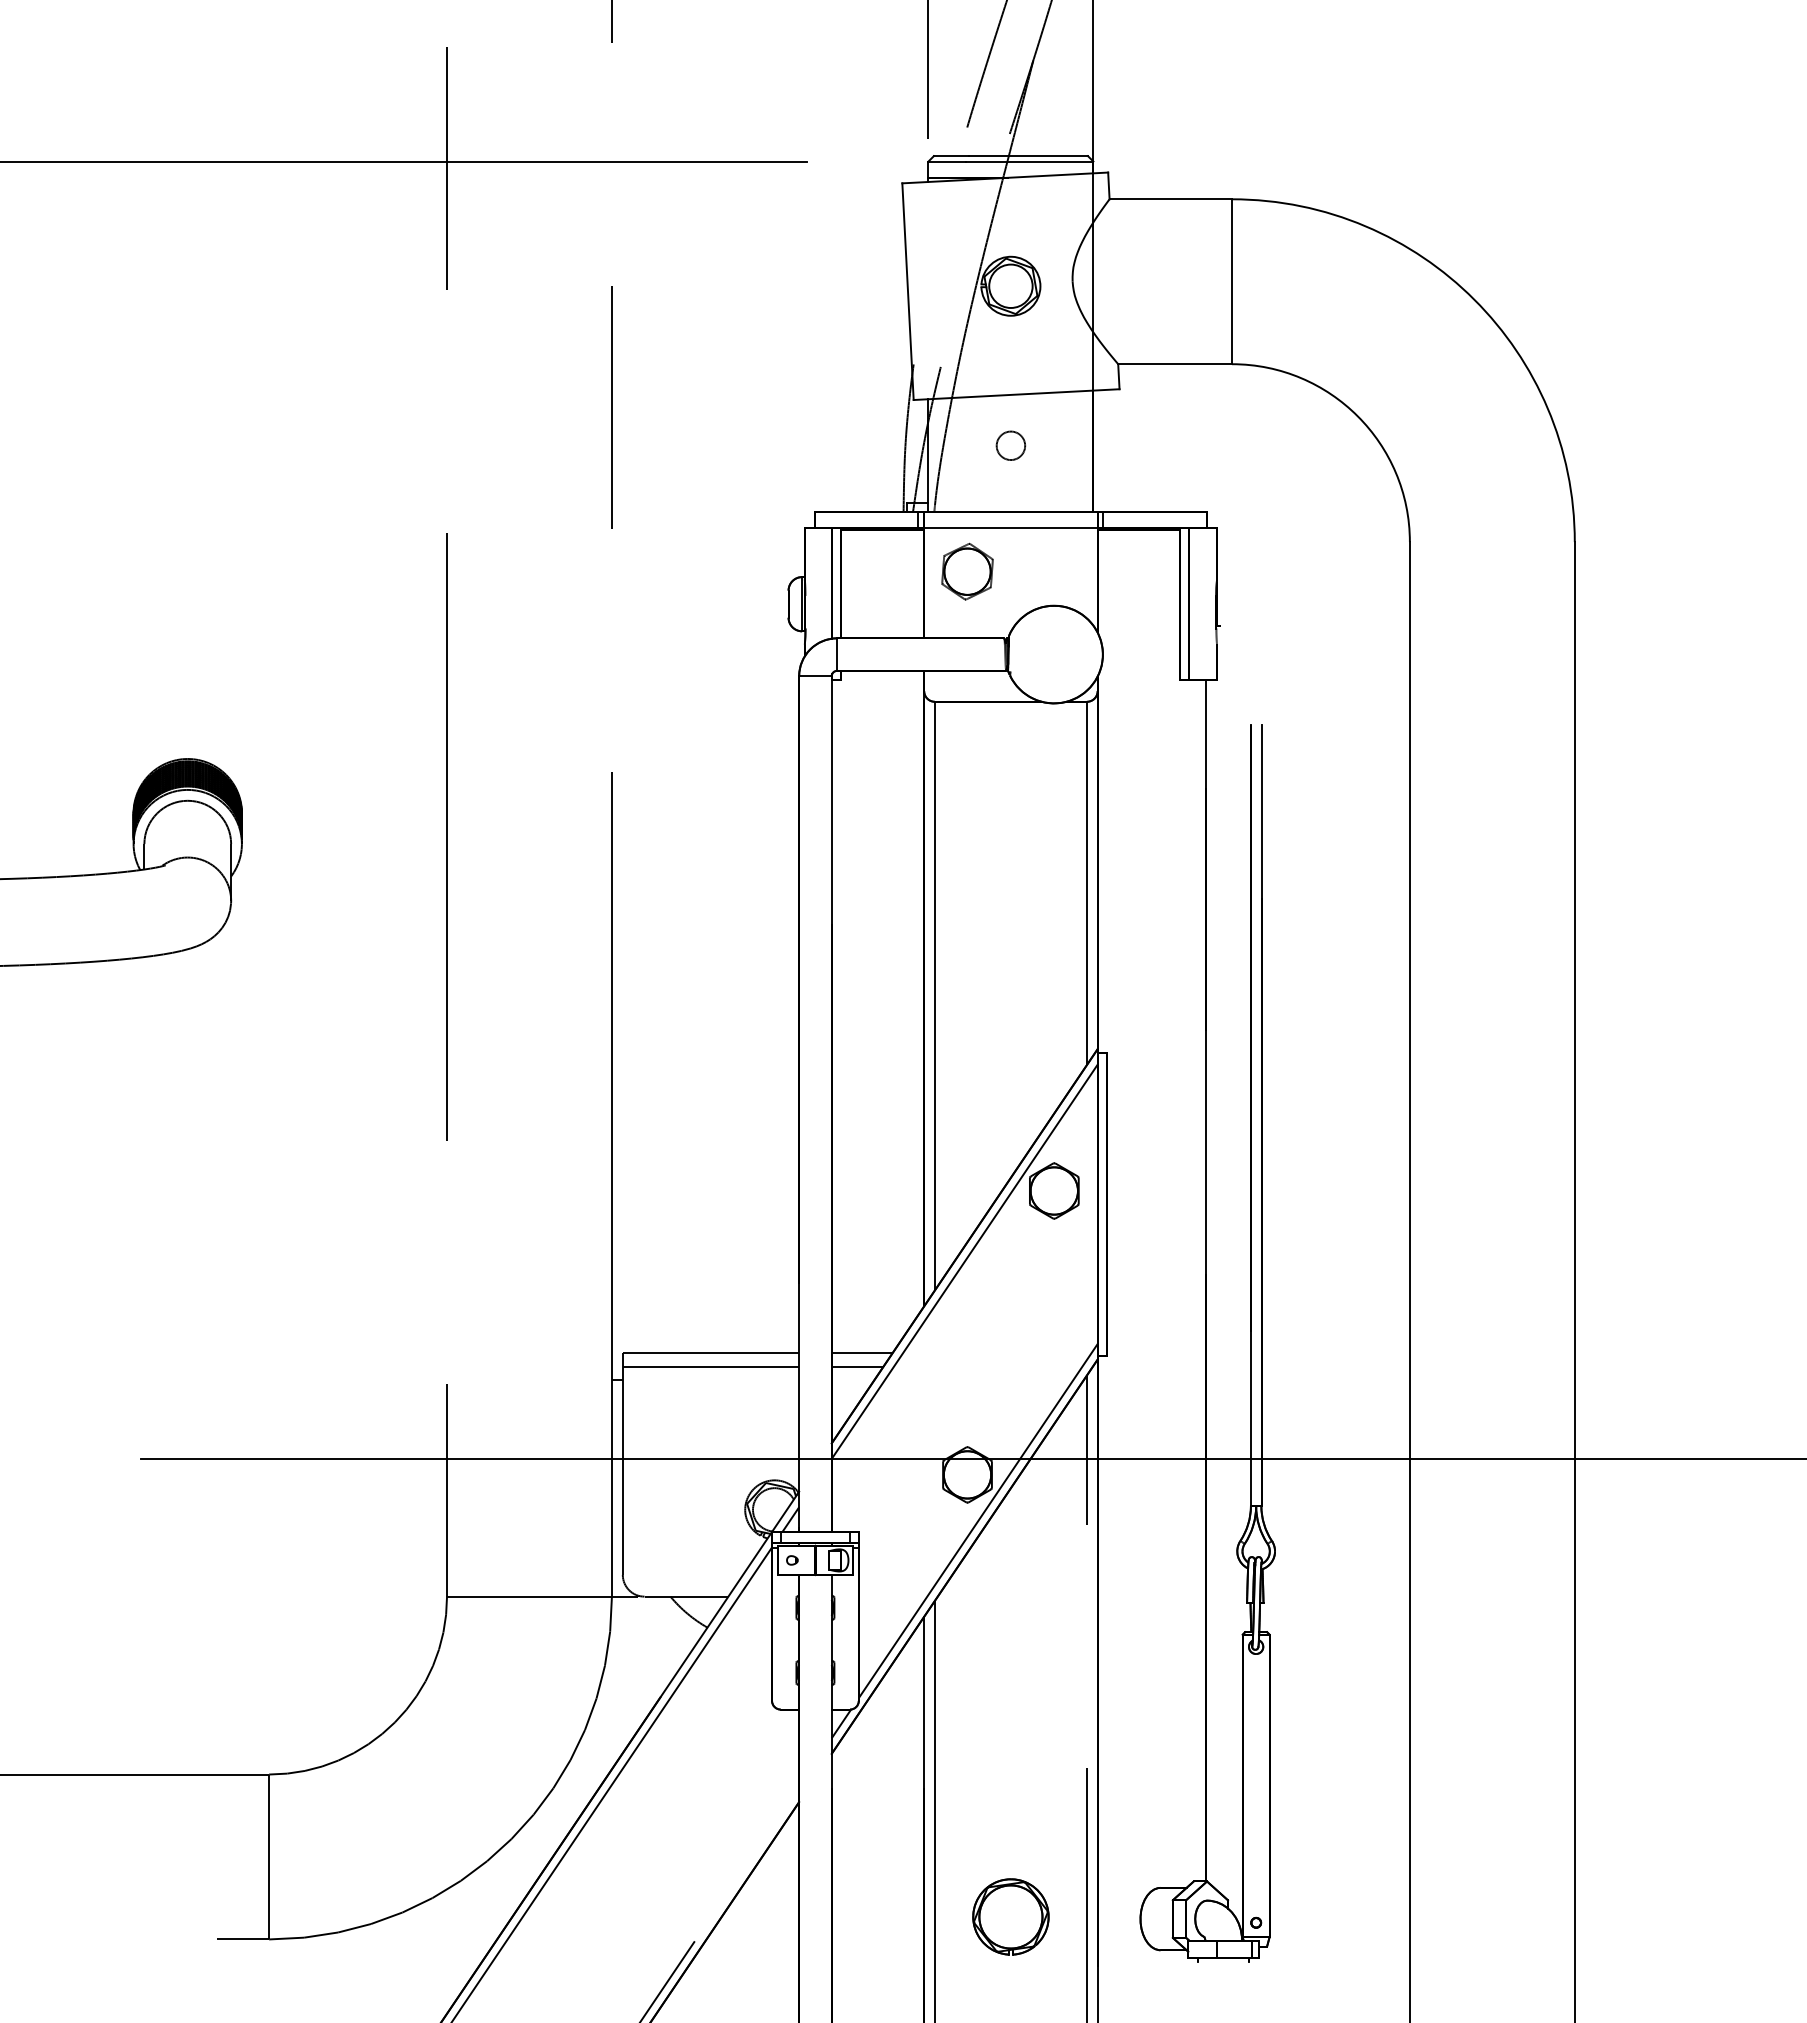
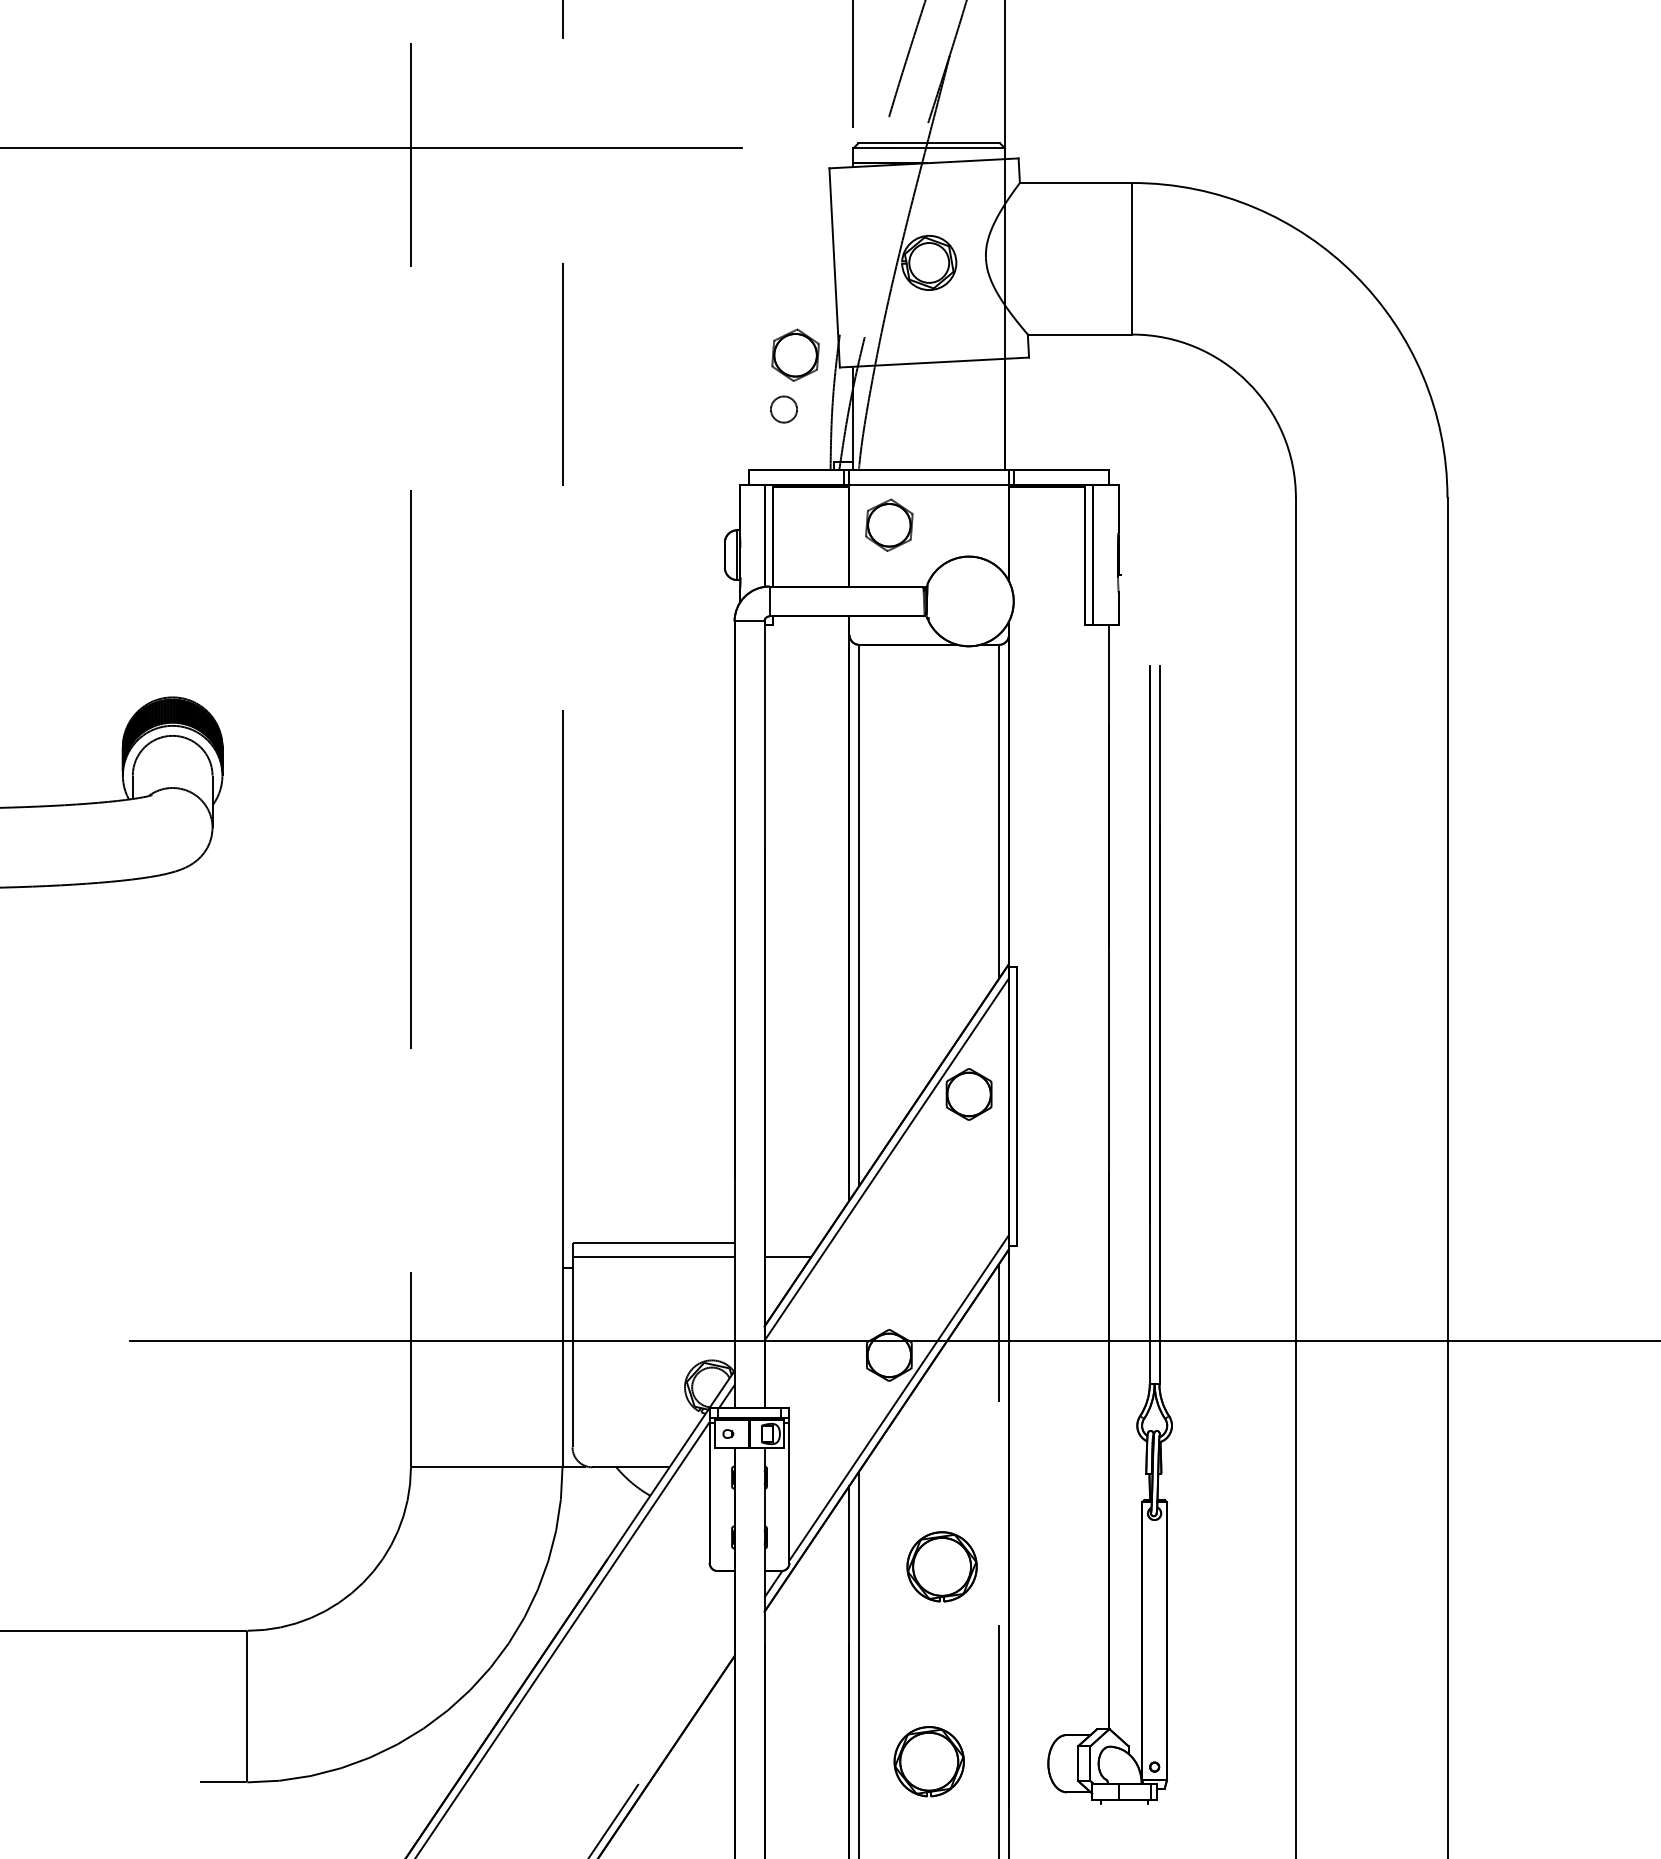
part: (865, 386) -> (795, 355), added
circle: (1010, 445) -> (783, 409), moved
line: (861, 1352) -> (791, 1242), removed
part: (1024, 1704) -> (941, 1566), added

